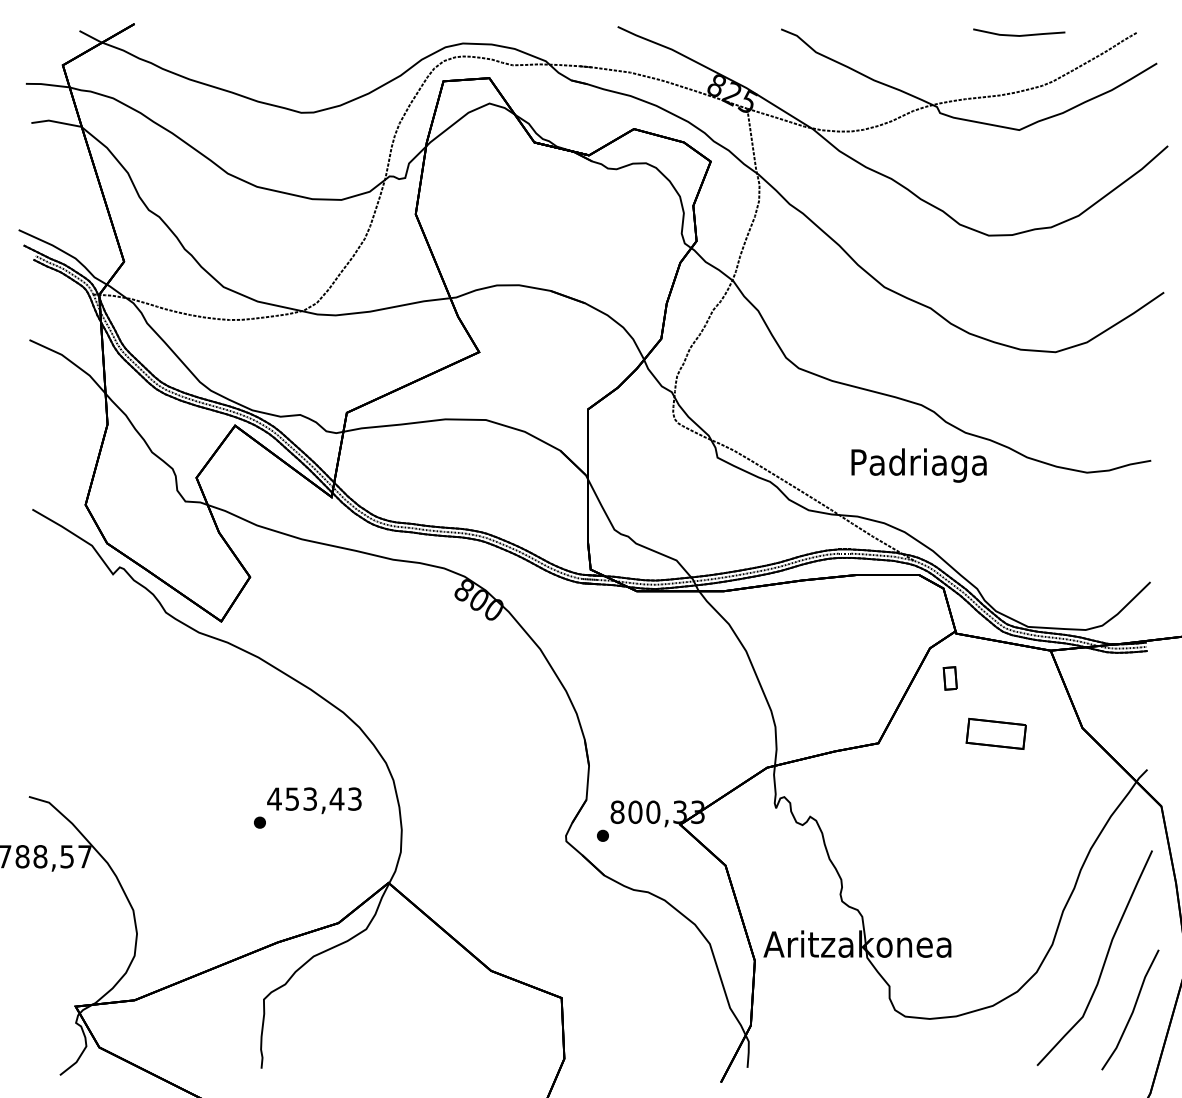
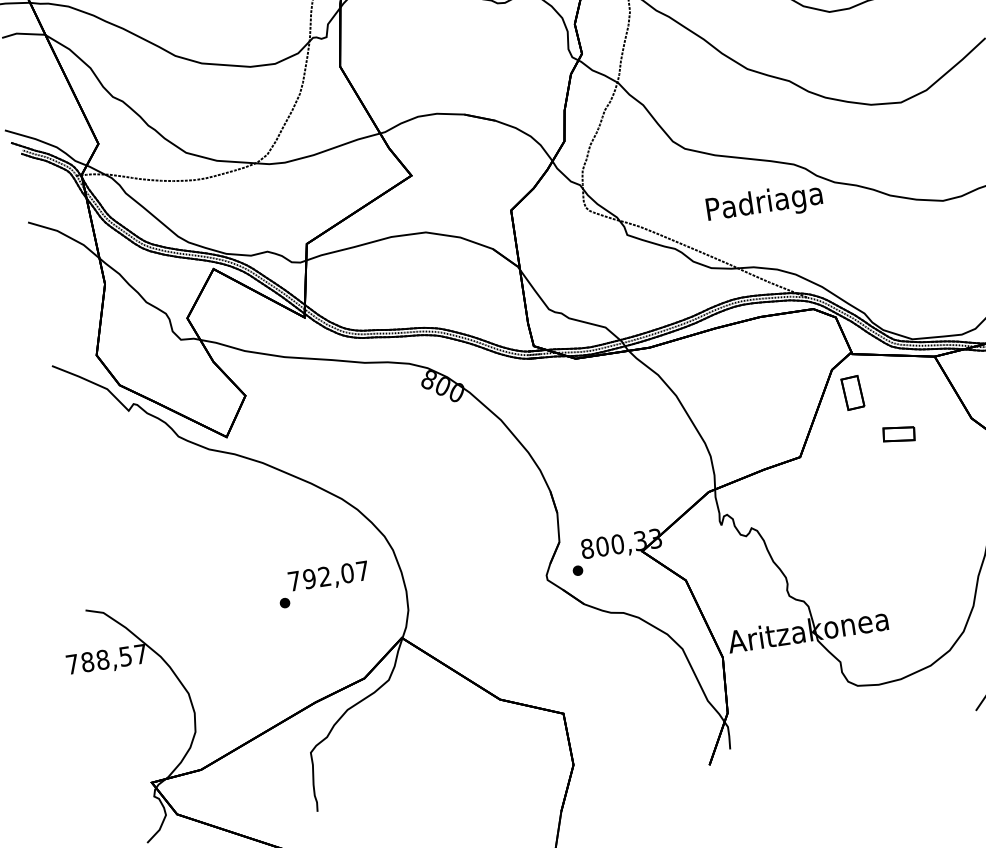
text: (918, 465) -> (764, 204), moved
part: (950, 678) -> (853, 392), size x1.67
part: (995, 733) -> (898, 433), size x0.62
text: (314, 798) -> (328, 575), 453,43 -> 792,07

